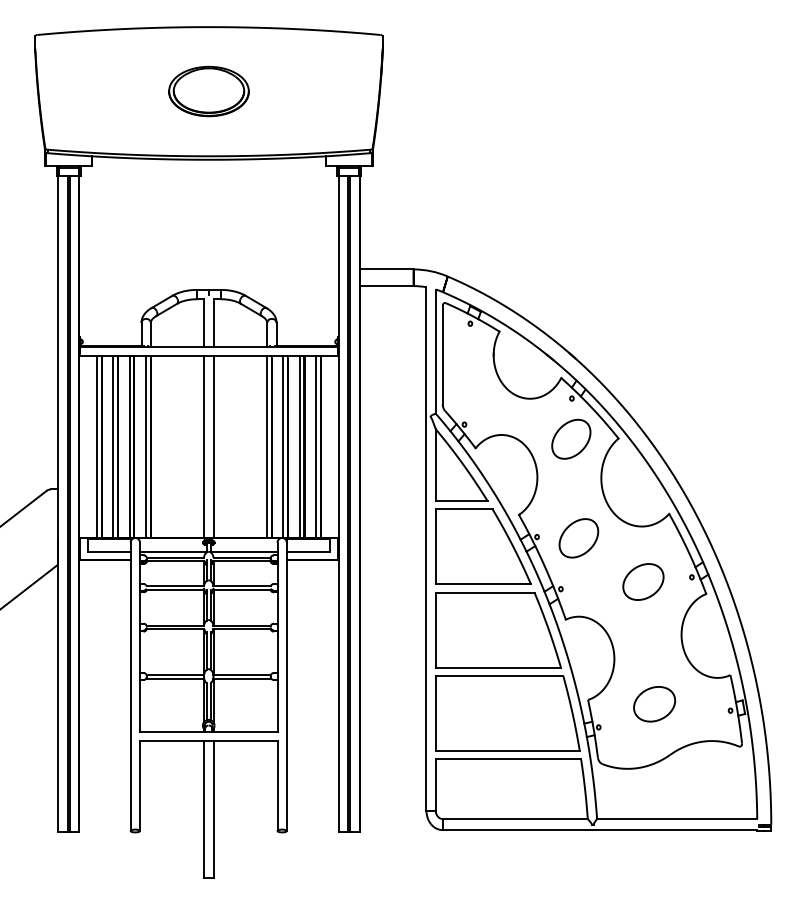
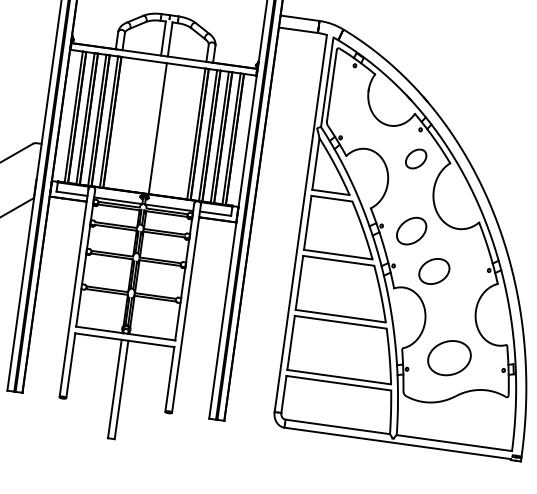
part: (571, 438) -> (416, 158), size x0.7
line: (204, 446) -> (151, 127), removed
part: (643, 581) -> (434, 271), moved
part: (654, 704) -> (449, 358), size x1.4

